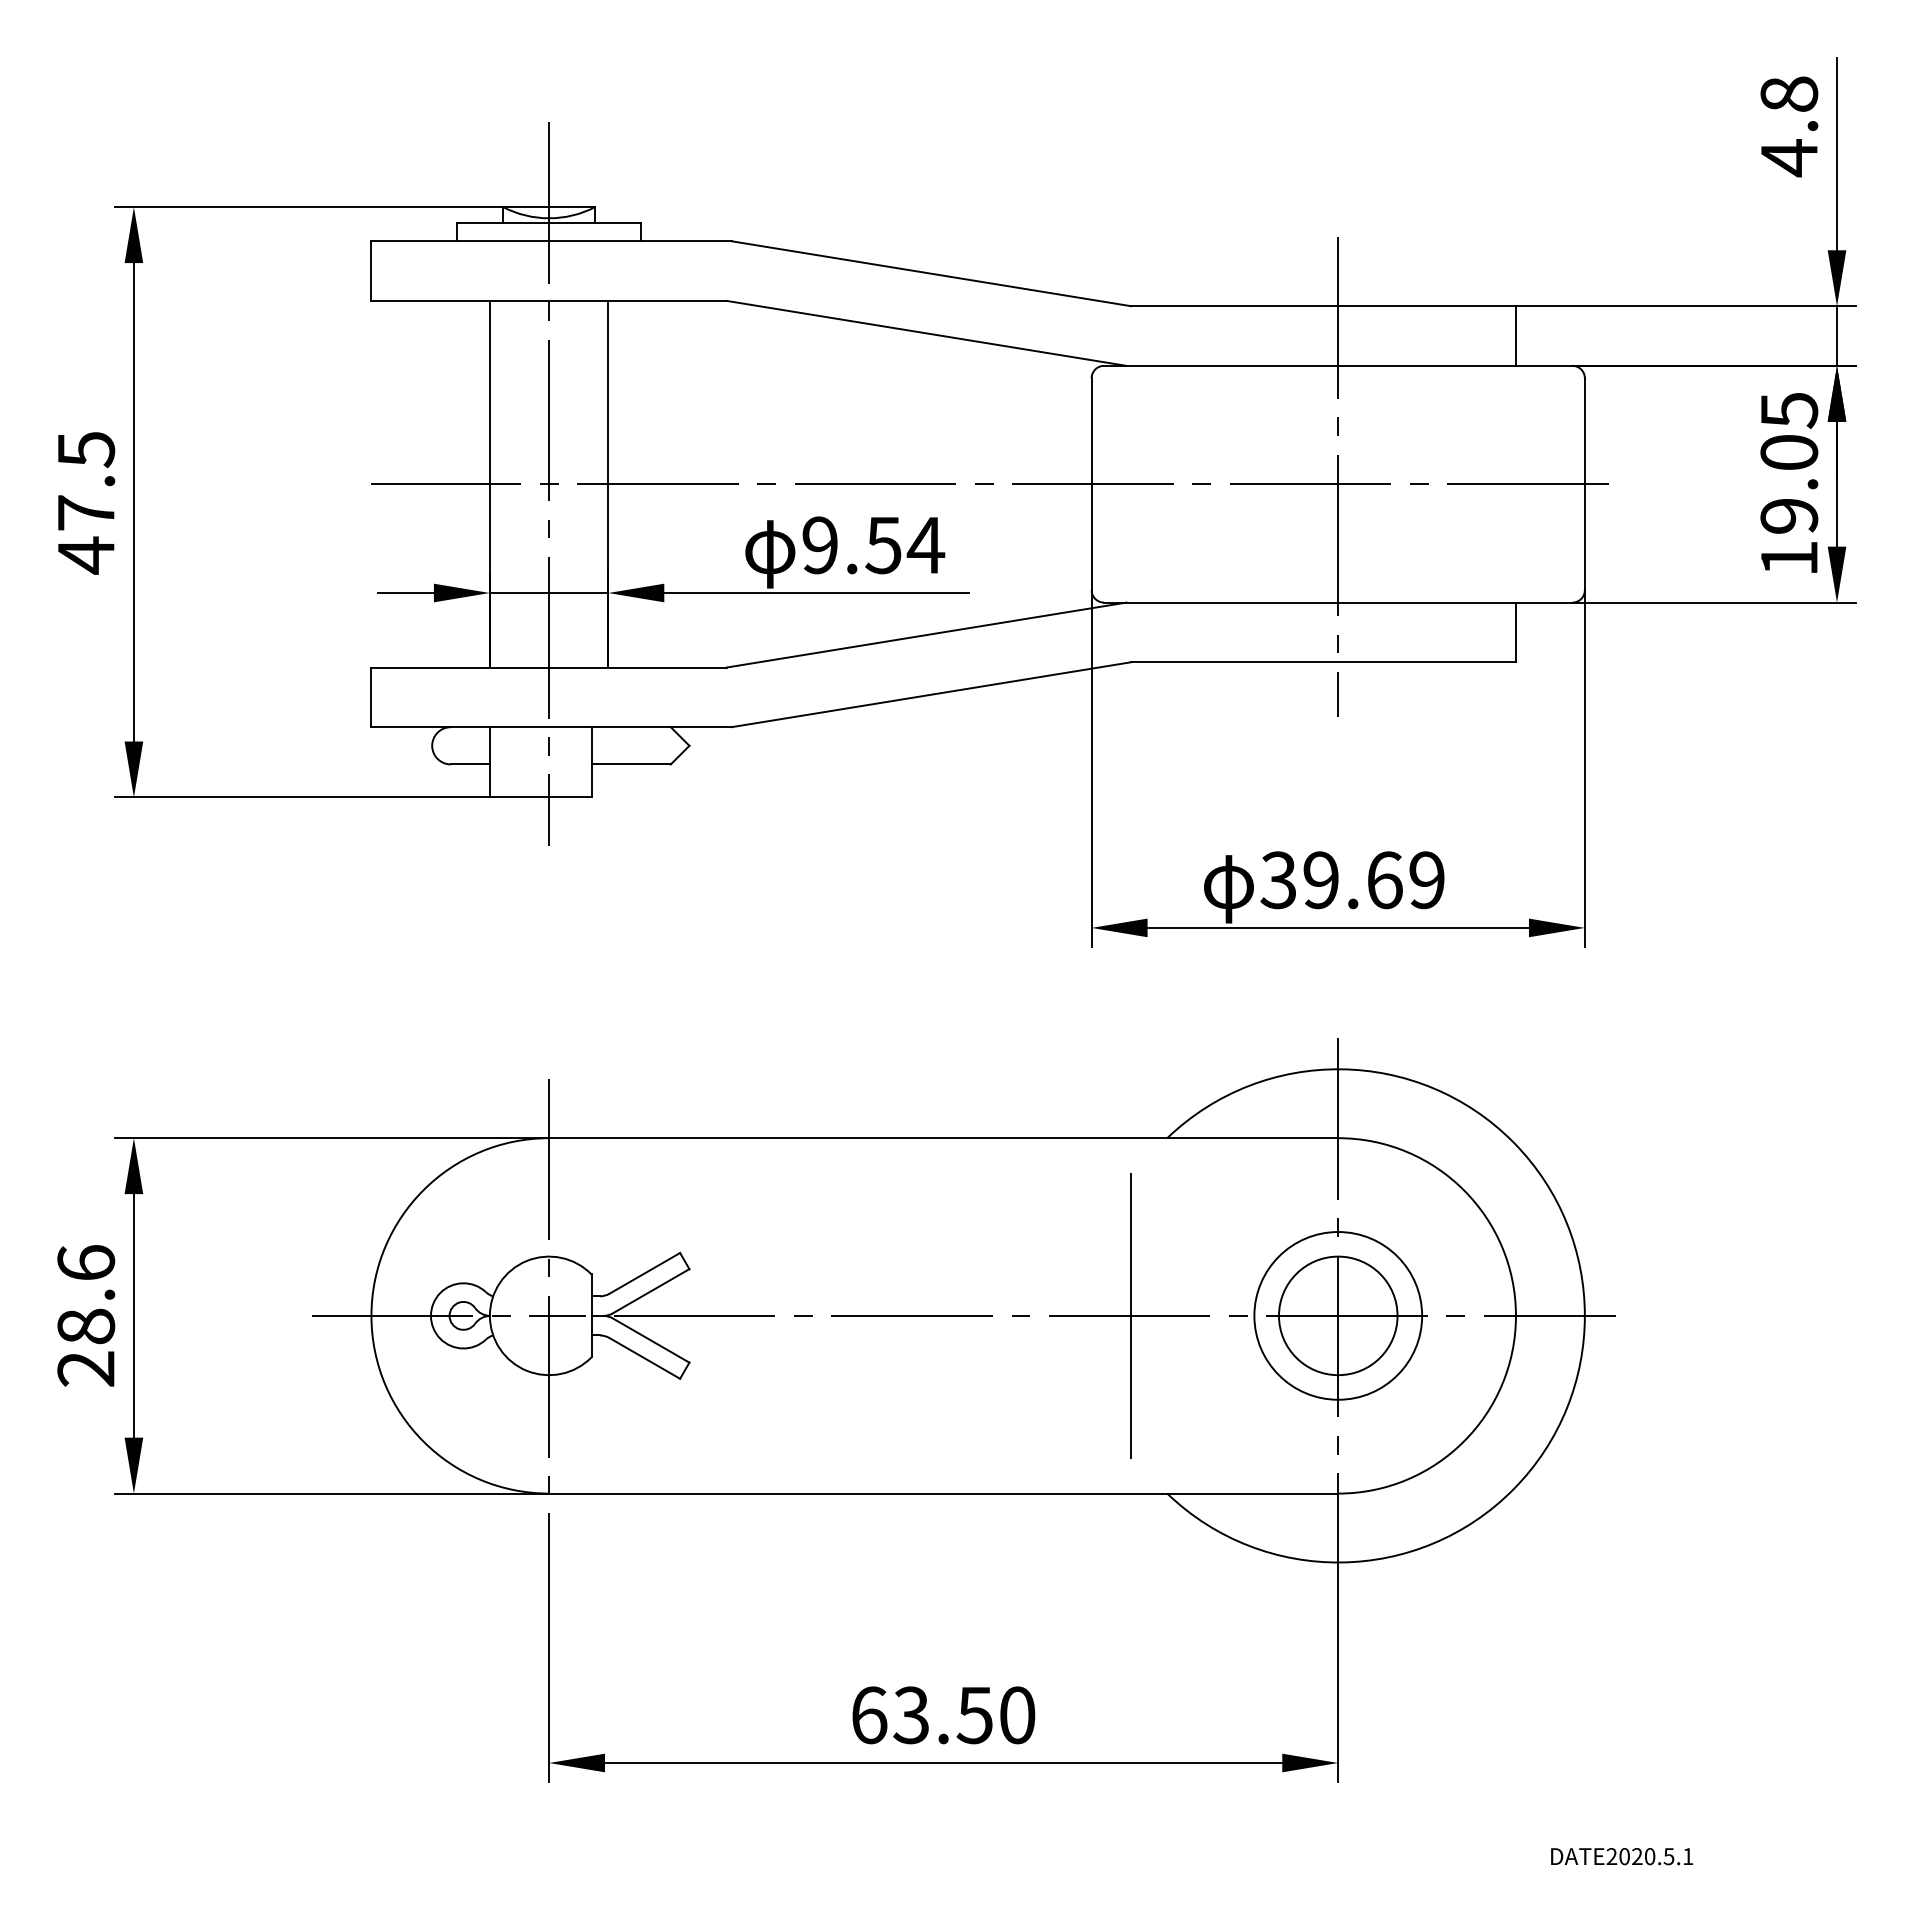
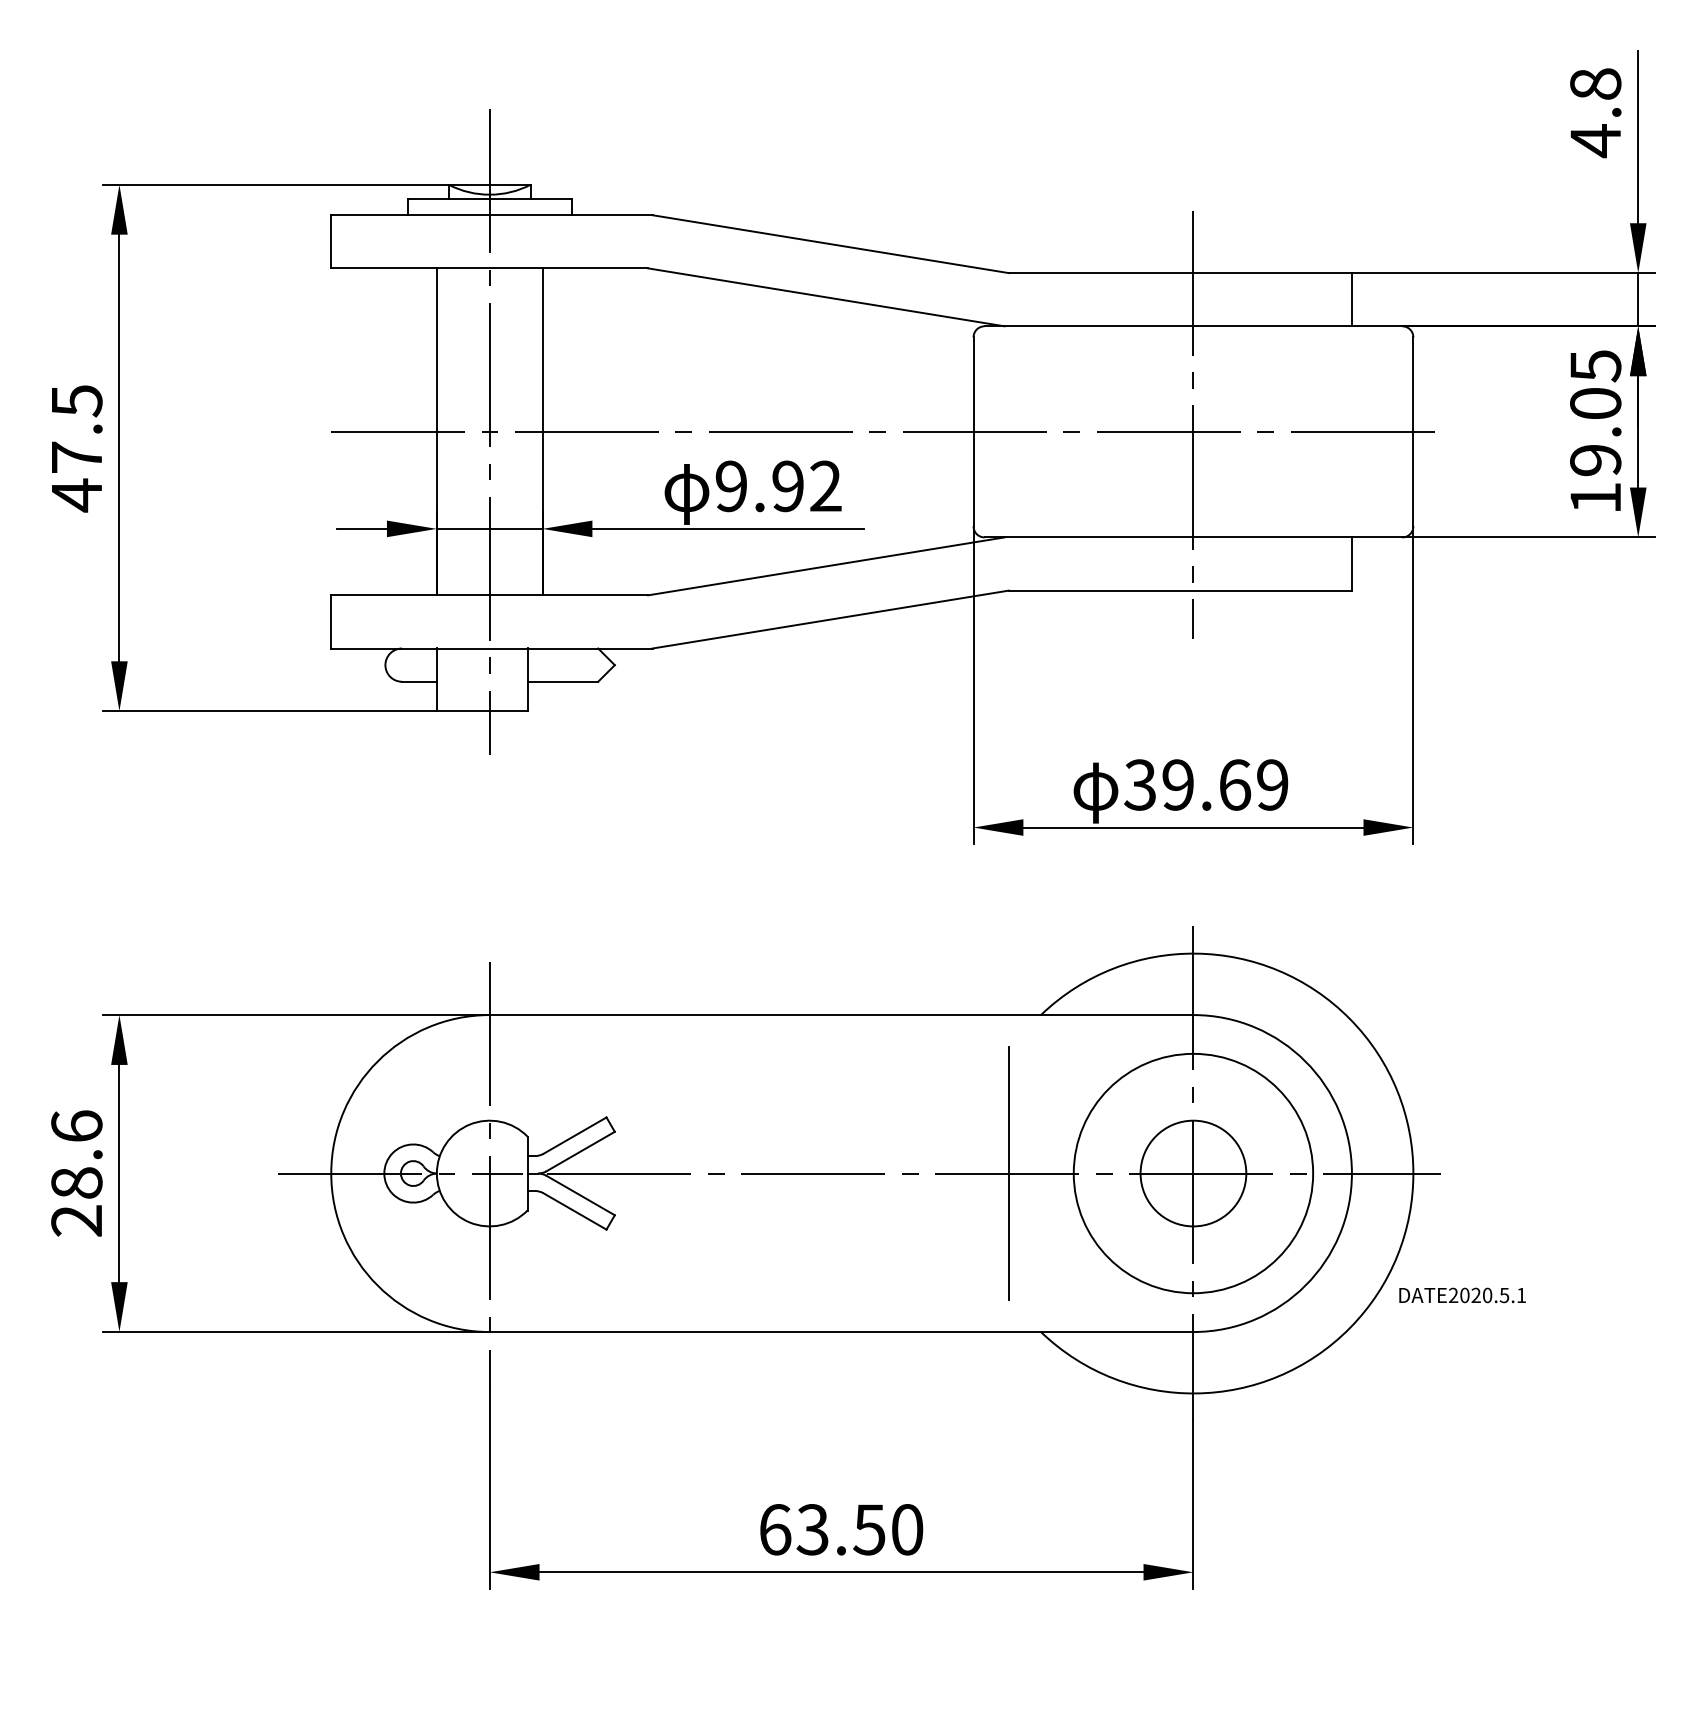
text: (905, 545) -> (807, 486), 9.54 -> 9.92
circle: (1338, 1315) -> (1193, 1173), size x1.6
text: (1621, 1856) -> (1462, 1295), moved

